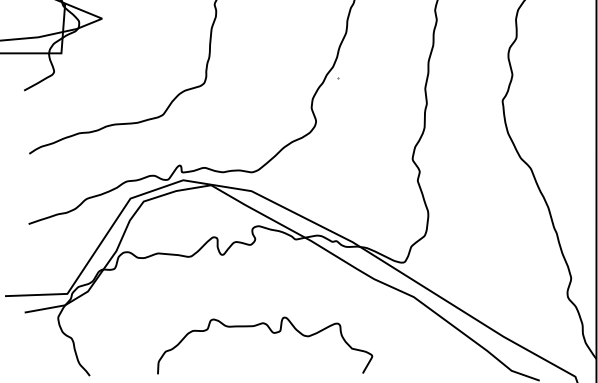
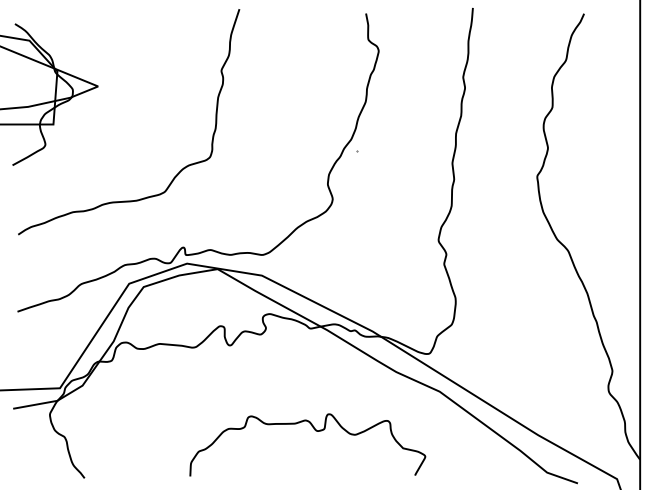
curve: (272, 333) -> (315, 431), moved

